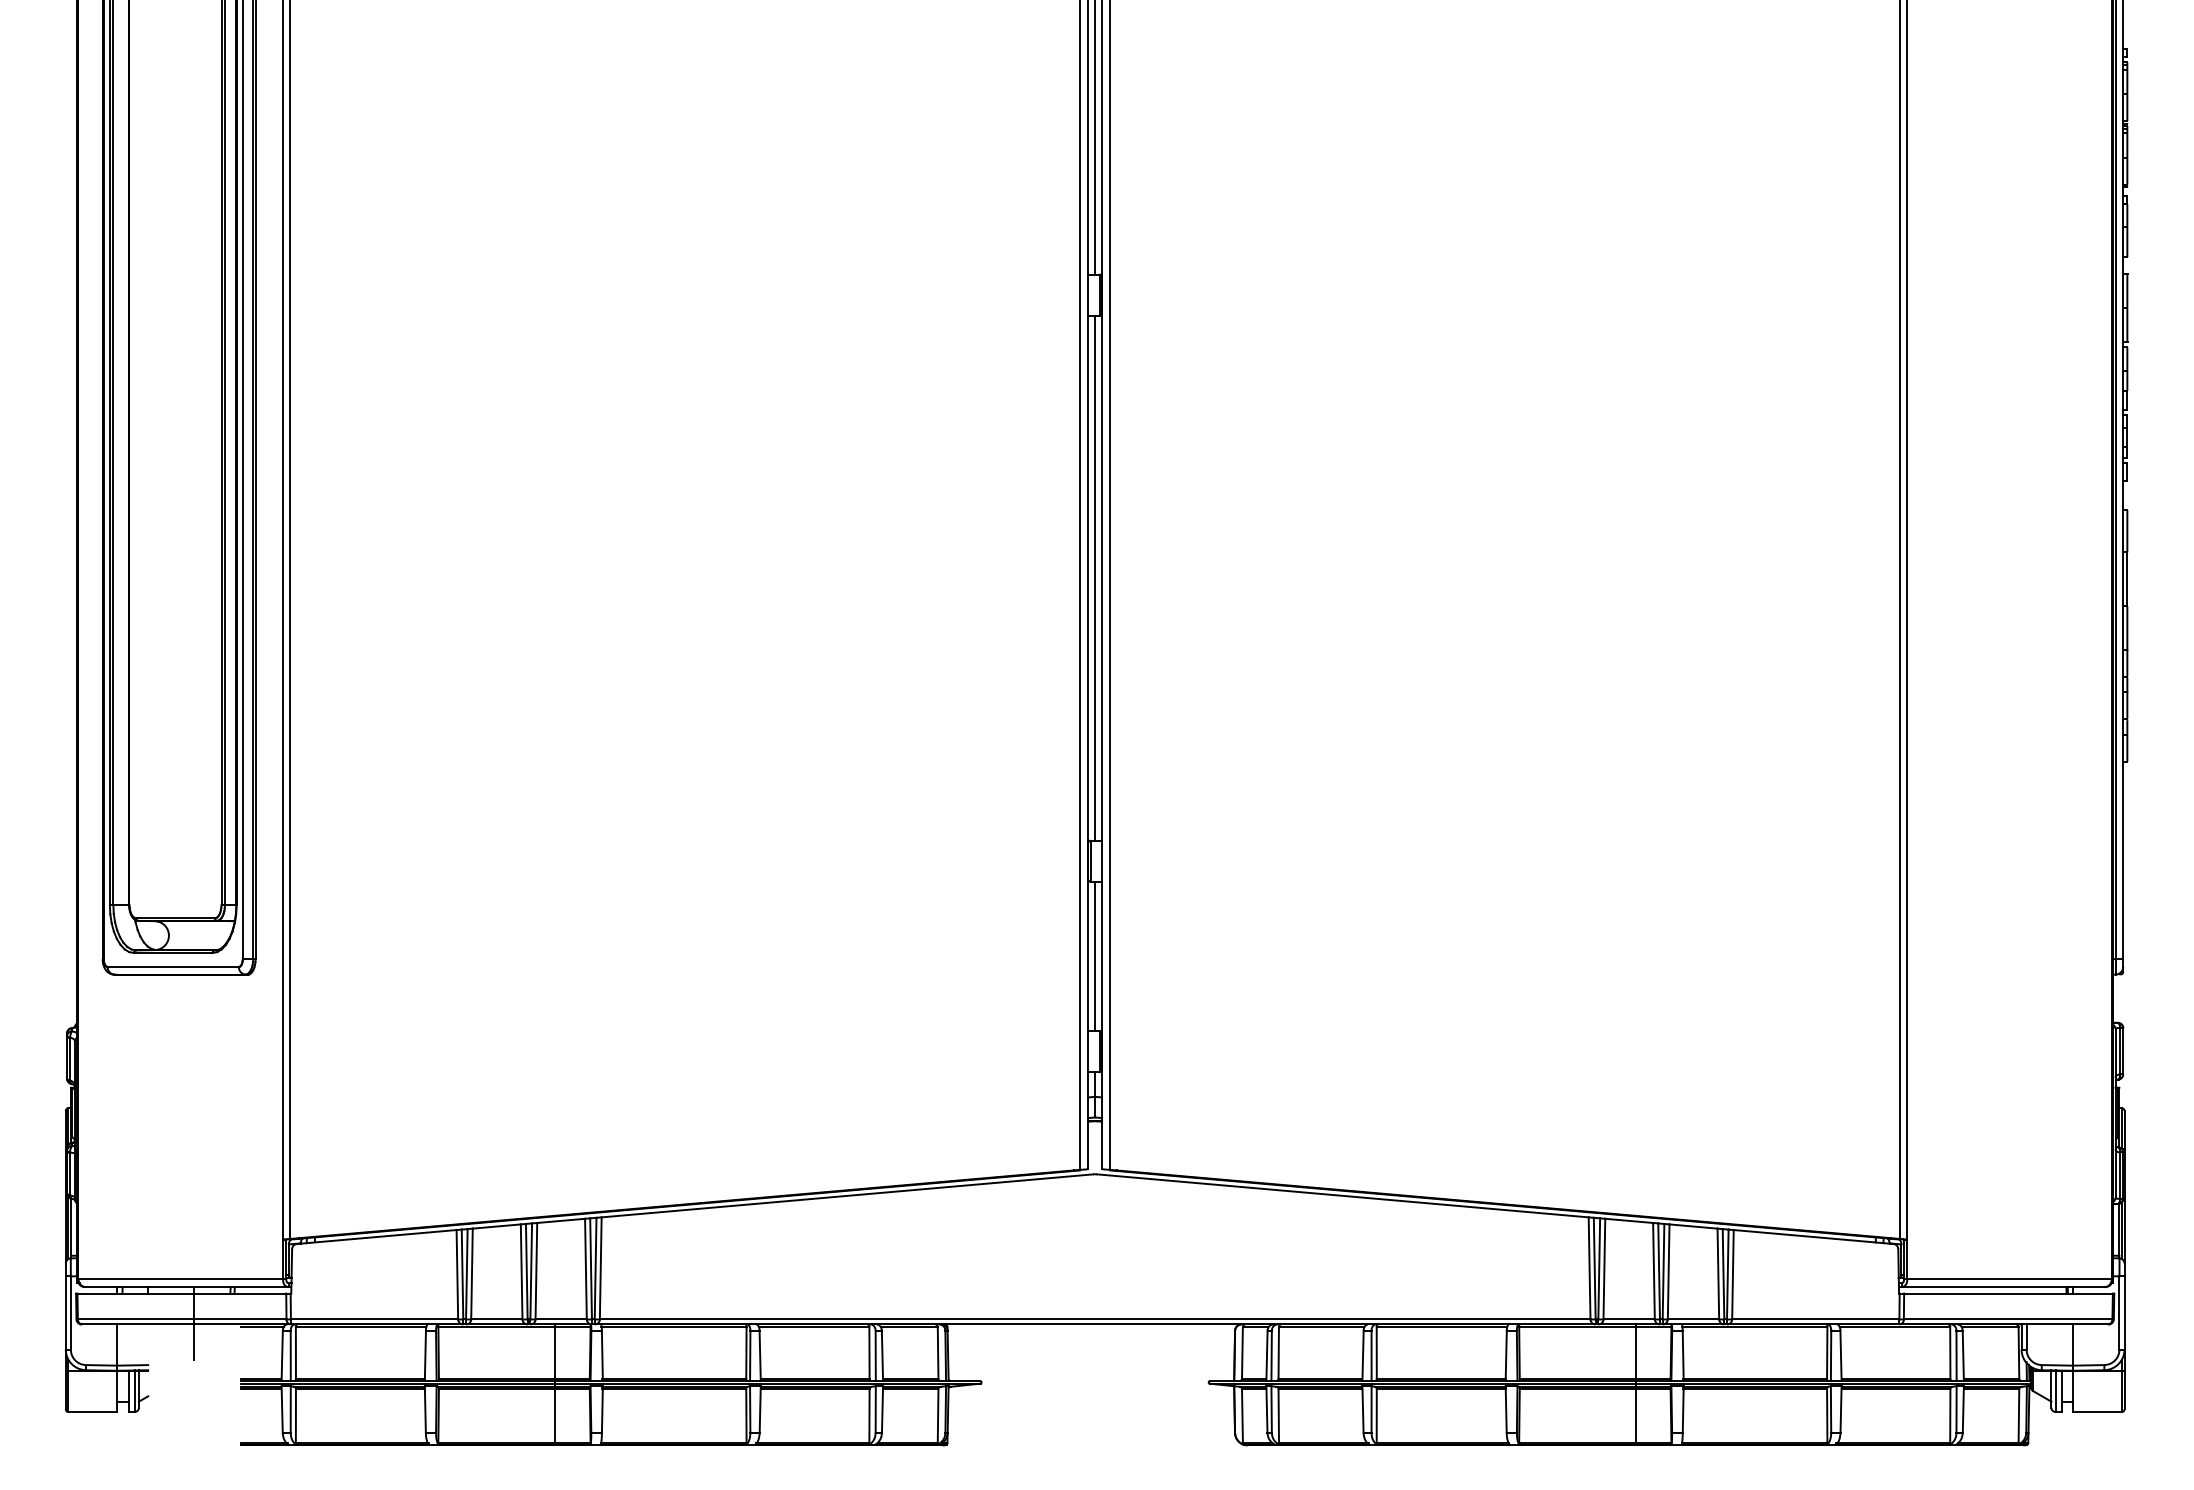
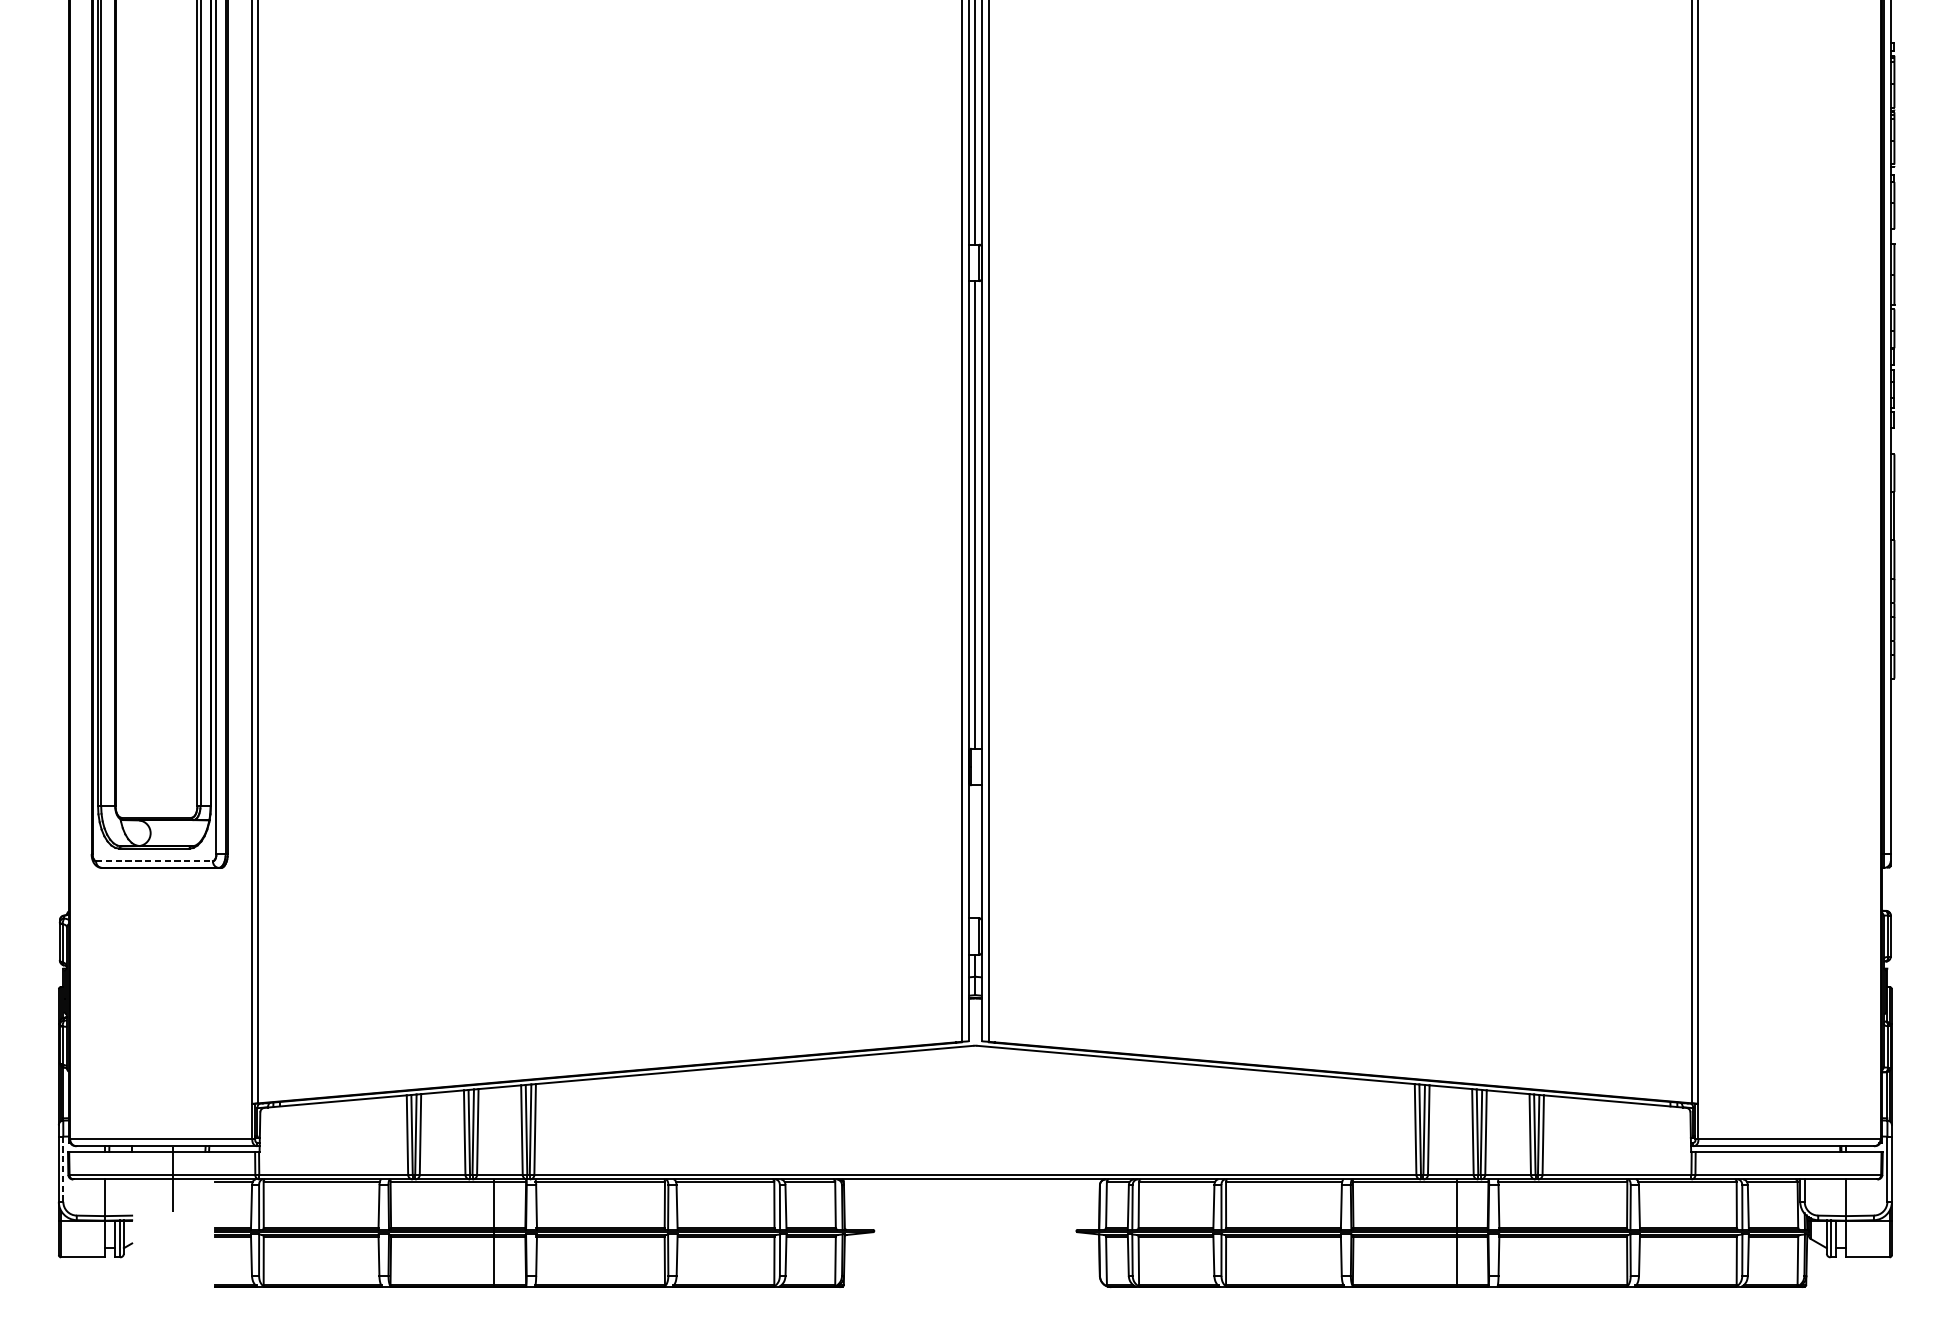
line: (1095, 956) -> (975, 851), removed
line: (173, 966) -> (154, 860), solid -> dashed
line: (70, 1313) -> (63, 1169), solid -> dashed

